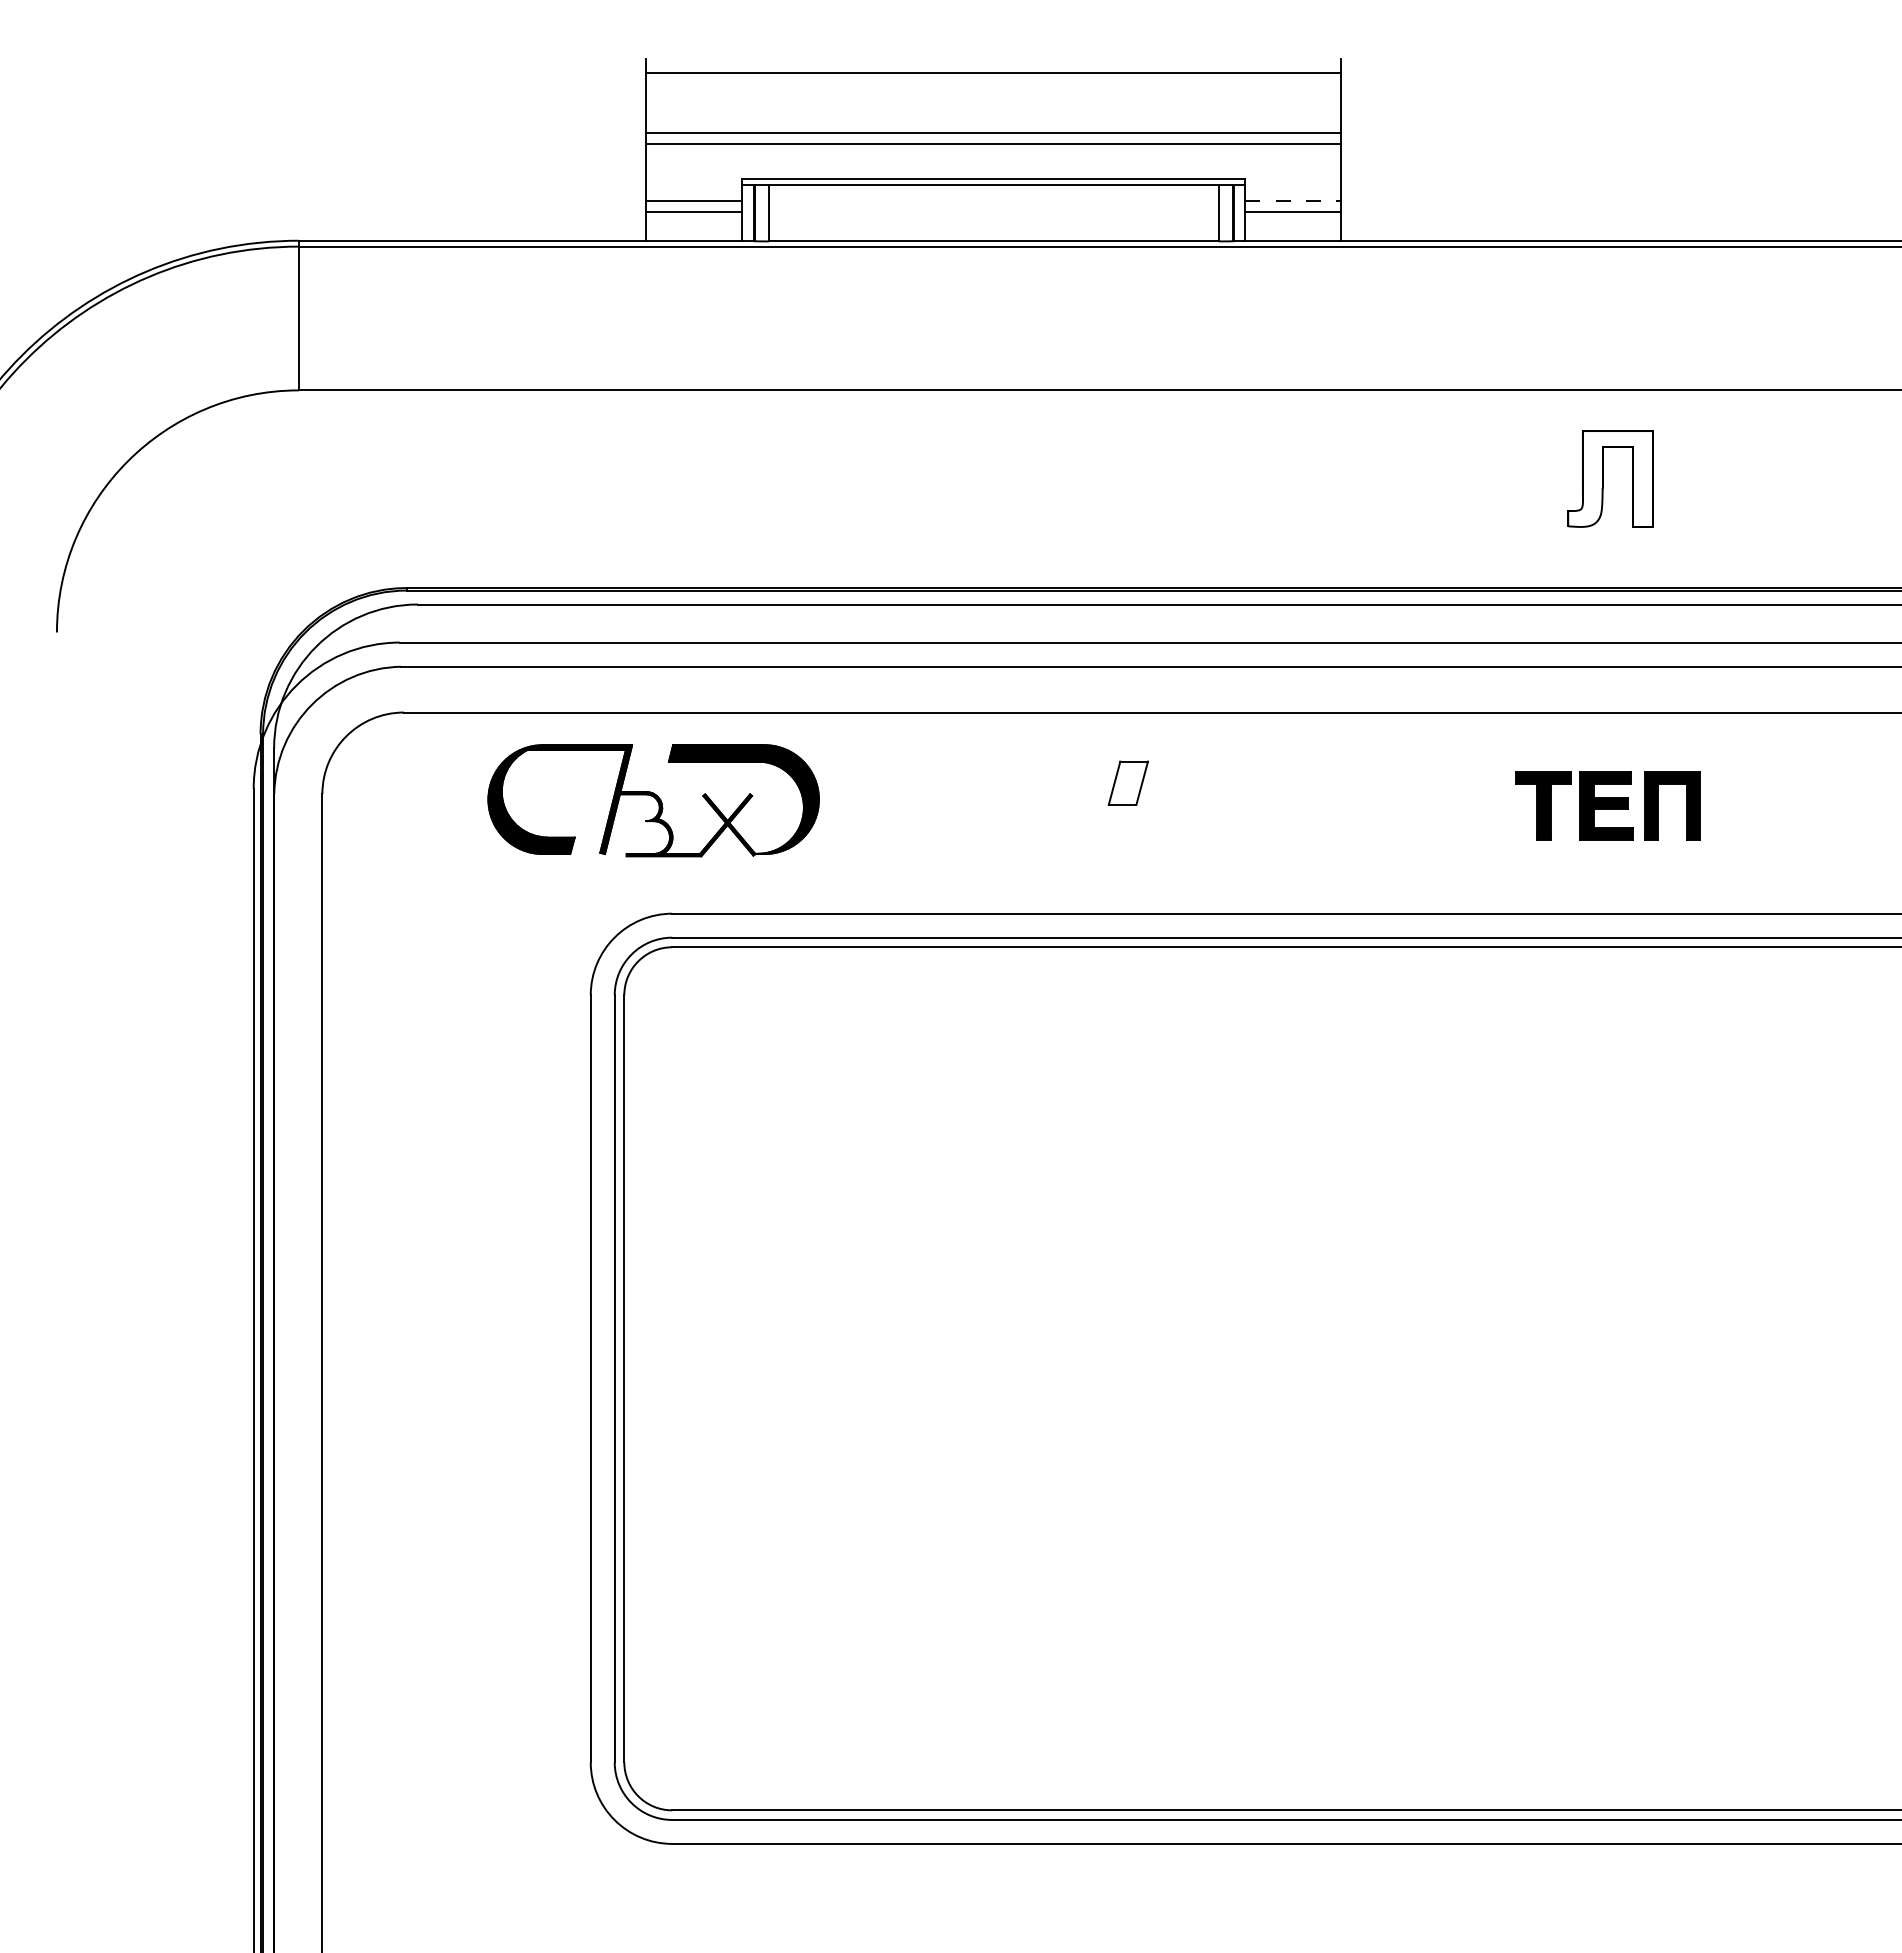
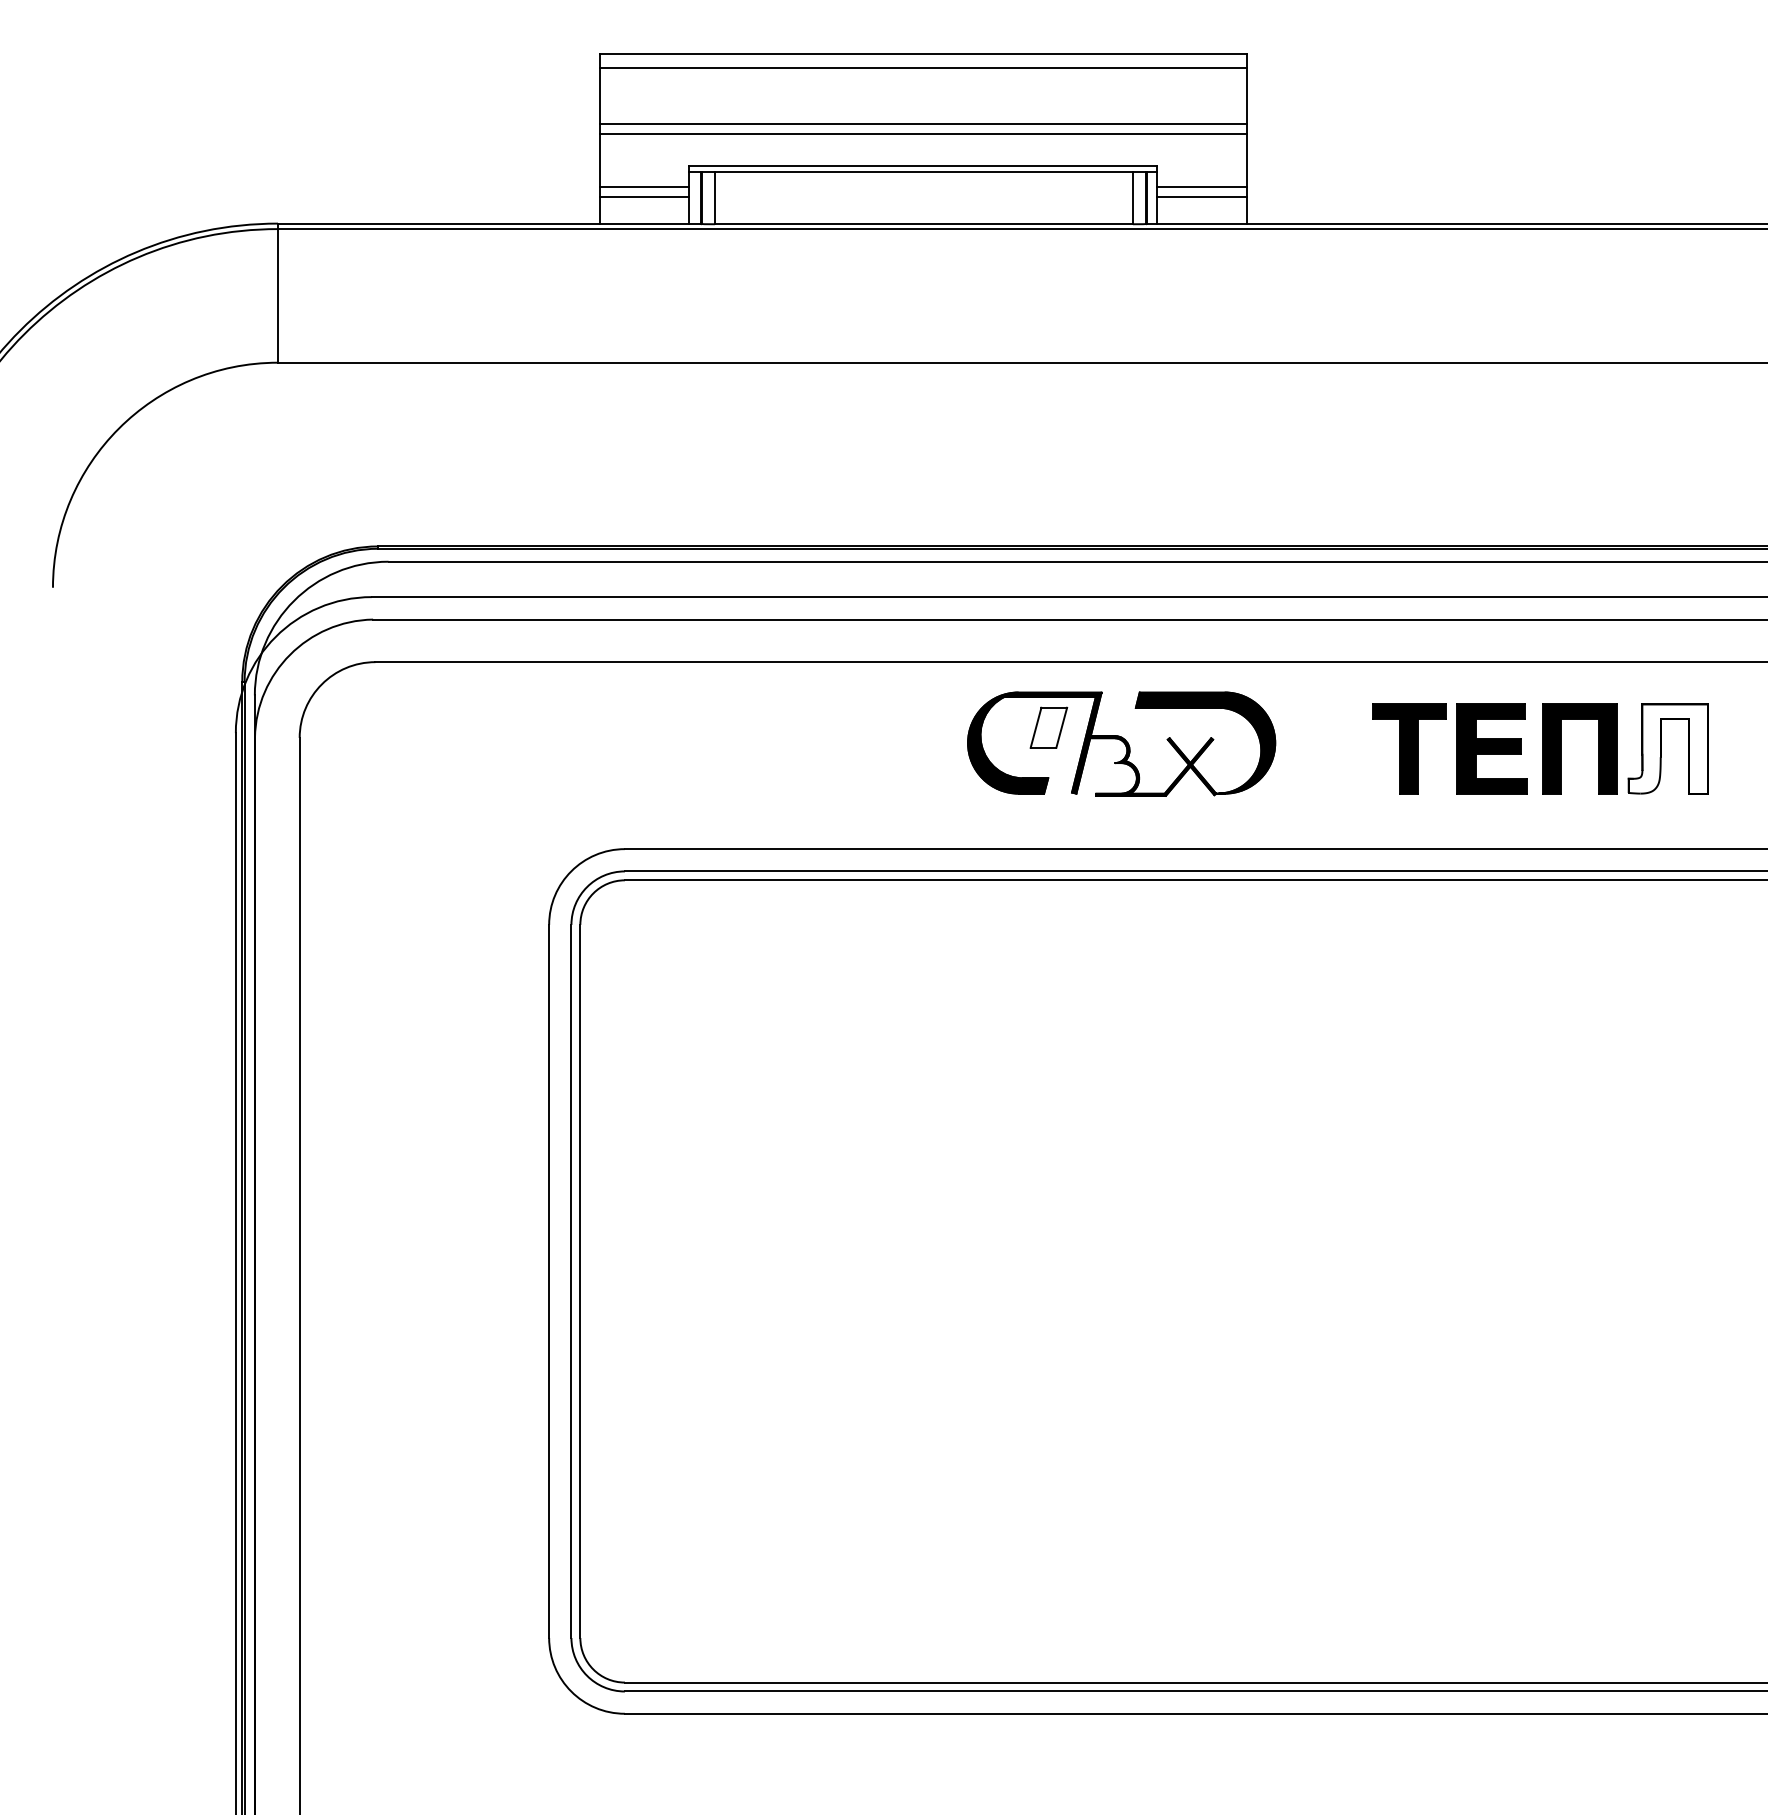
line: (993, 58) -> (923, 54), added
line: (1293, 200) -> (1202, 186), dashed -> solid
part: (1603, 478) -> (1661, 748), moved
part: (653, 800) -> (1121, 743), moved
part: (1608, 805) -> (1495, 748), size x1.43

